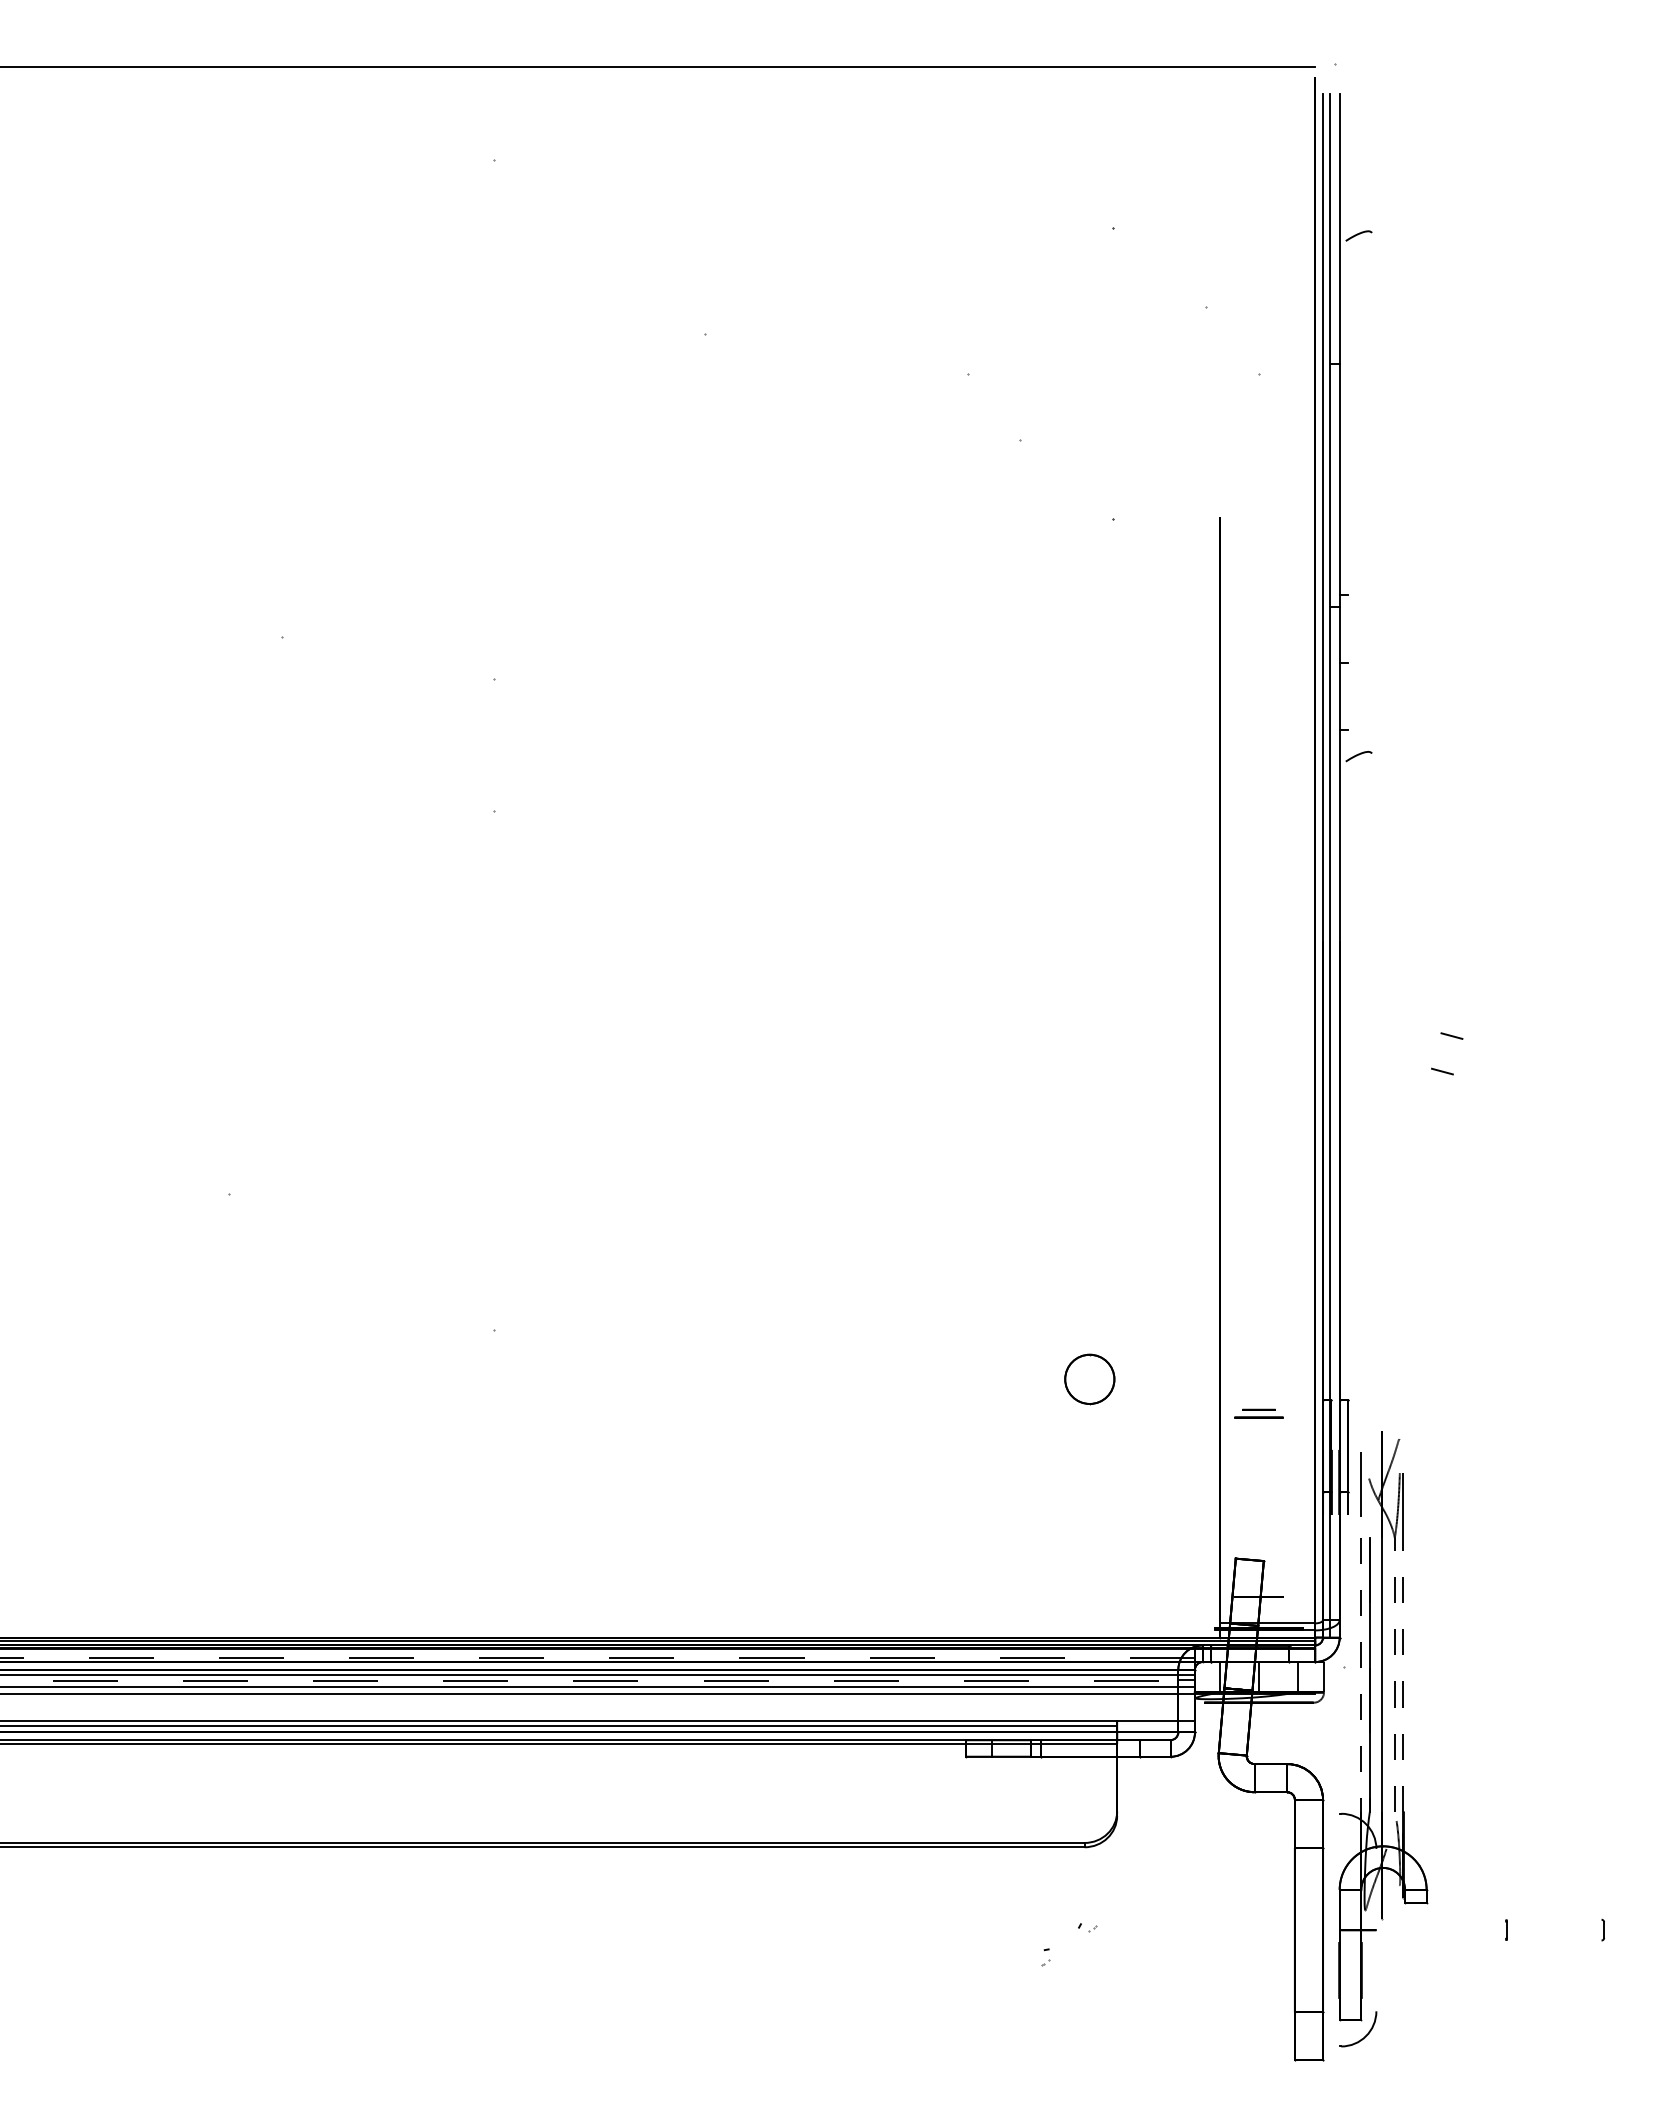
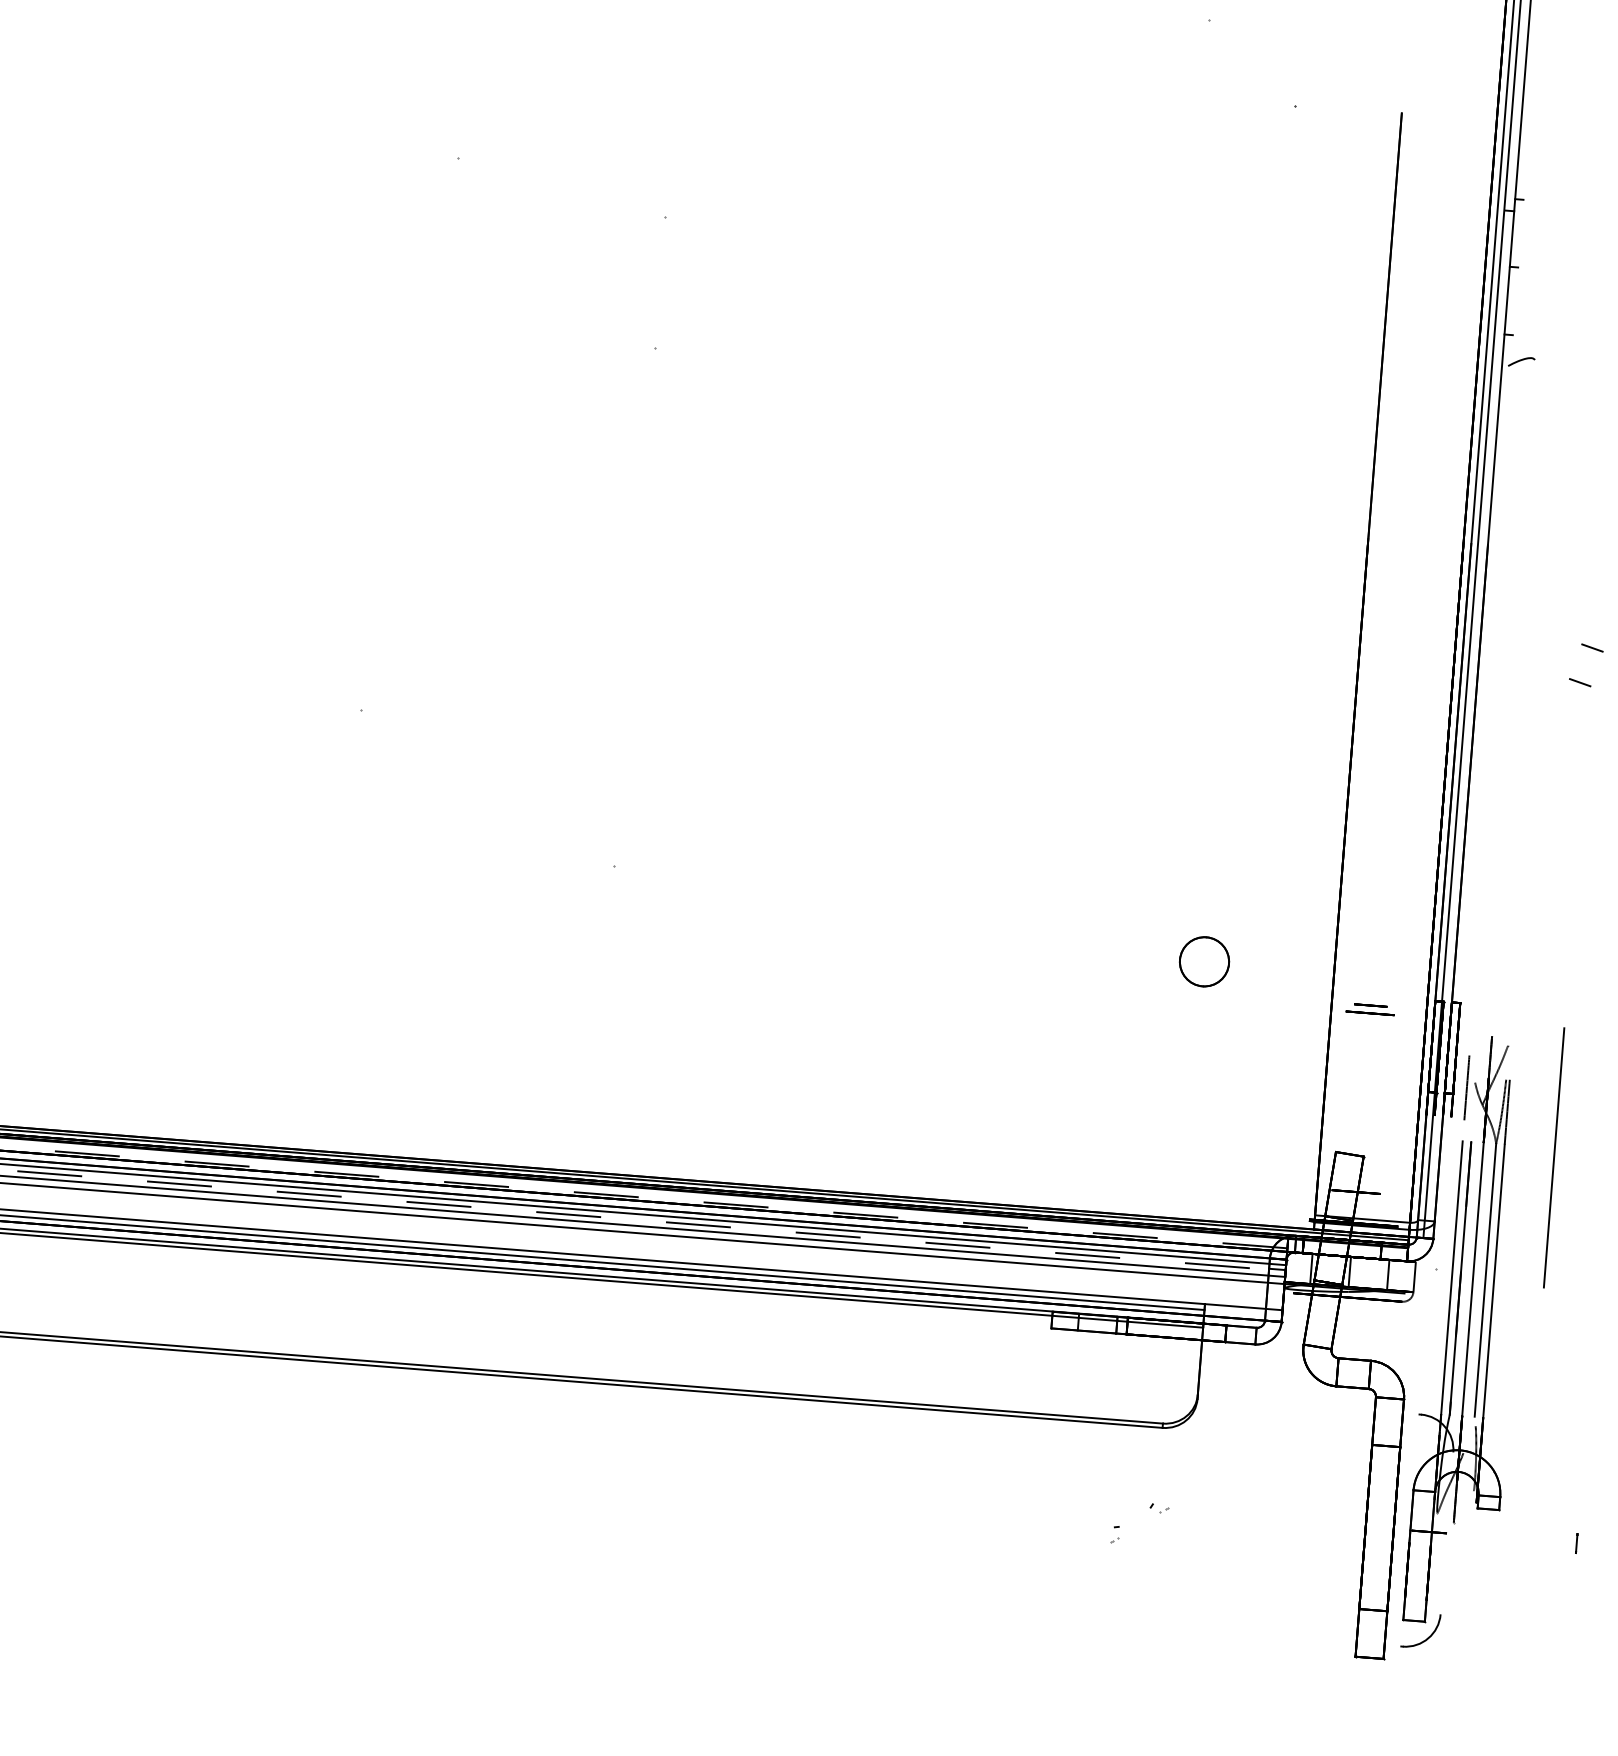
line: (1453, 1547) -> (1553, 1157), added
line: (1361, 1674) -> (1452, 1277), dashed -> solid
line: (1394, 1674) -> (1485, 1279), dashed -> solid
line: (1403, 1674) -> (1494, 1280), dashed -> solid

